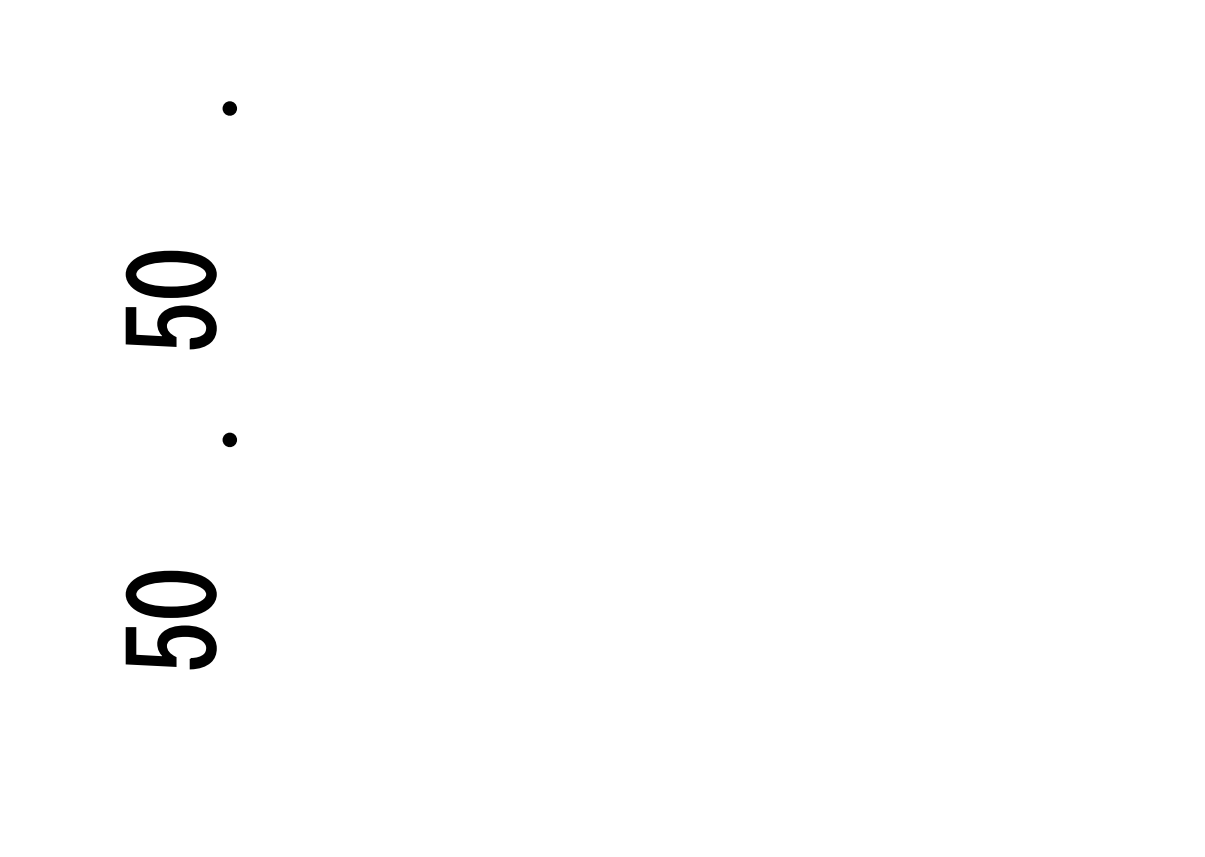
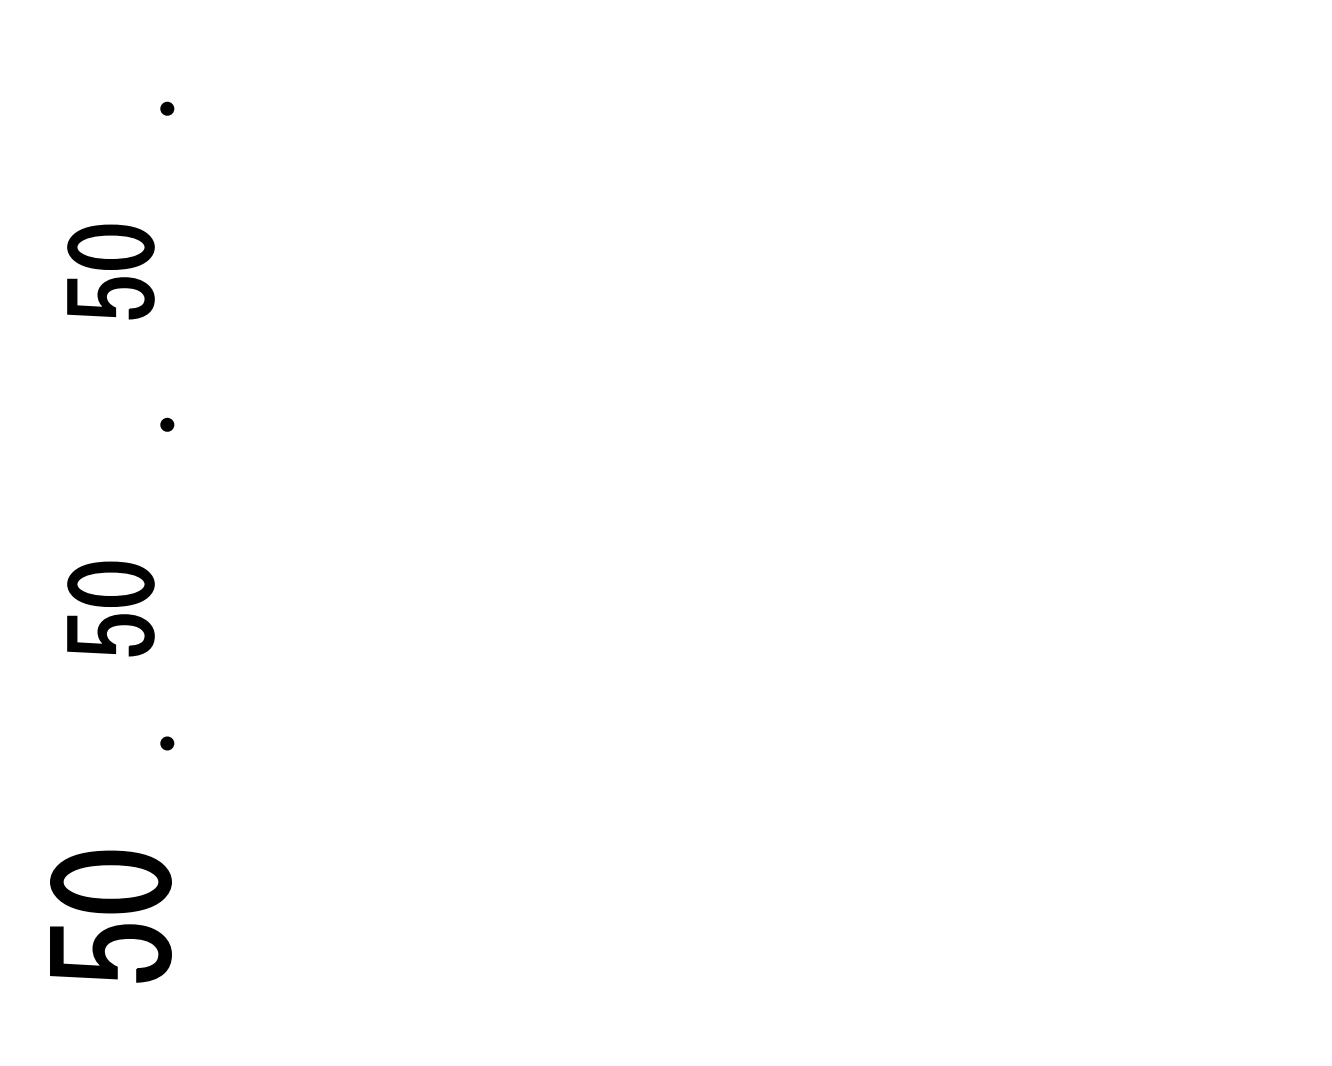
part: (170, 619) -> (110, 916), size x1.4

